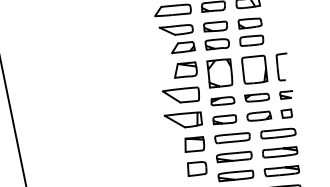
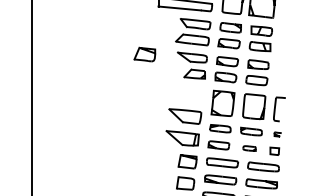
part: (184, 70) -> (144, 54), moved
part: (286, 94) -> (277, 134), size x0.6
part: (258, 116) -> (249, 148), size x0.6

